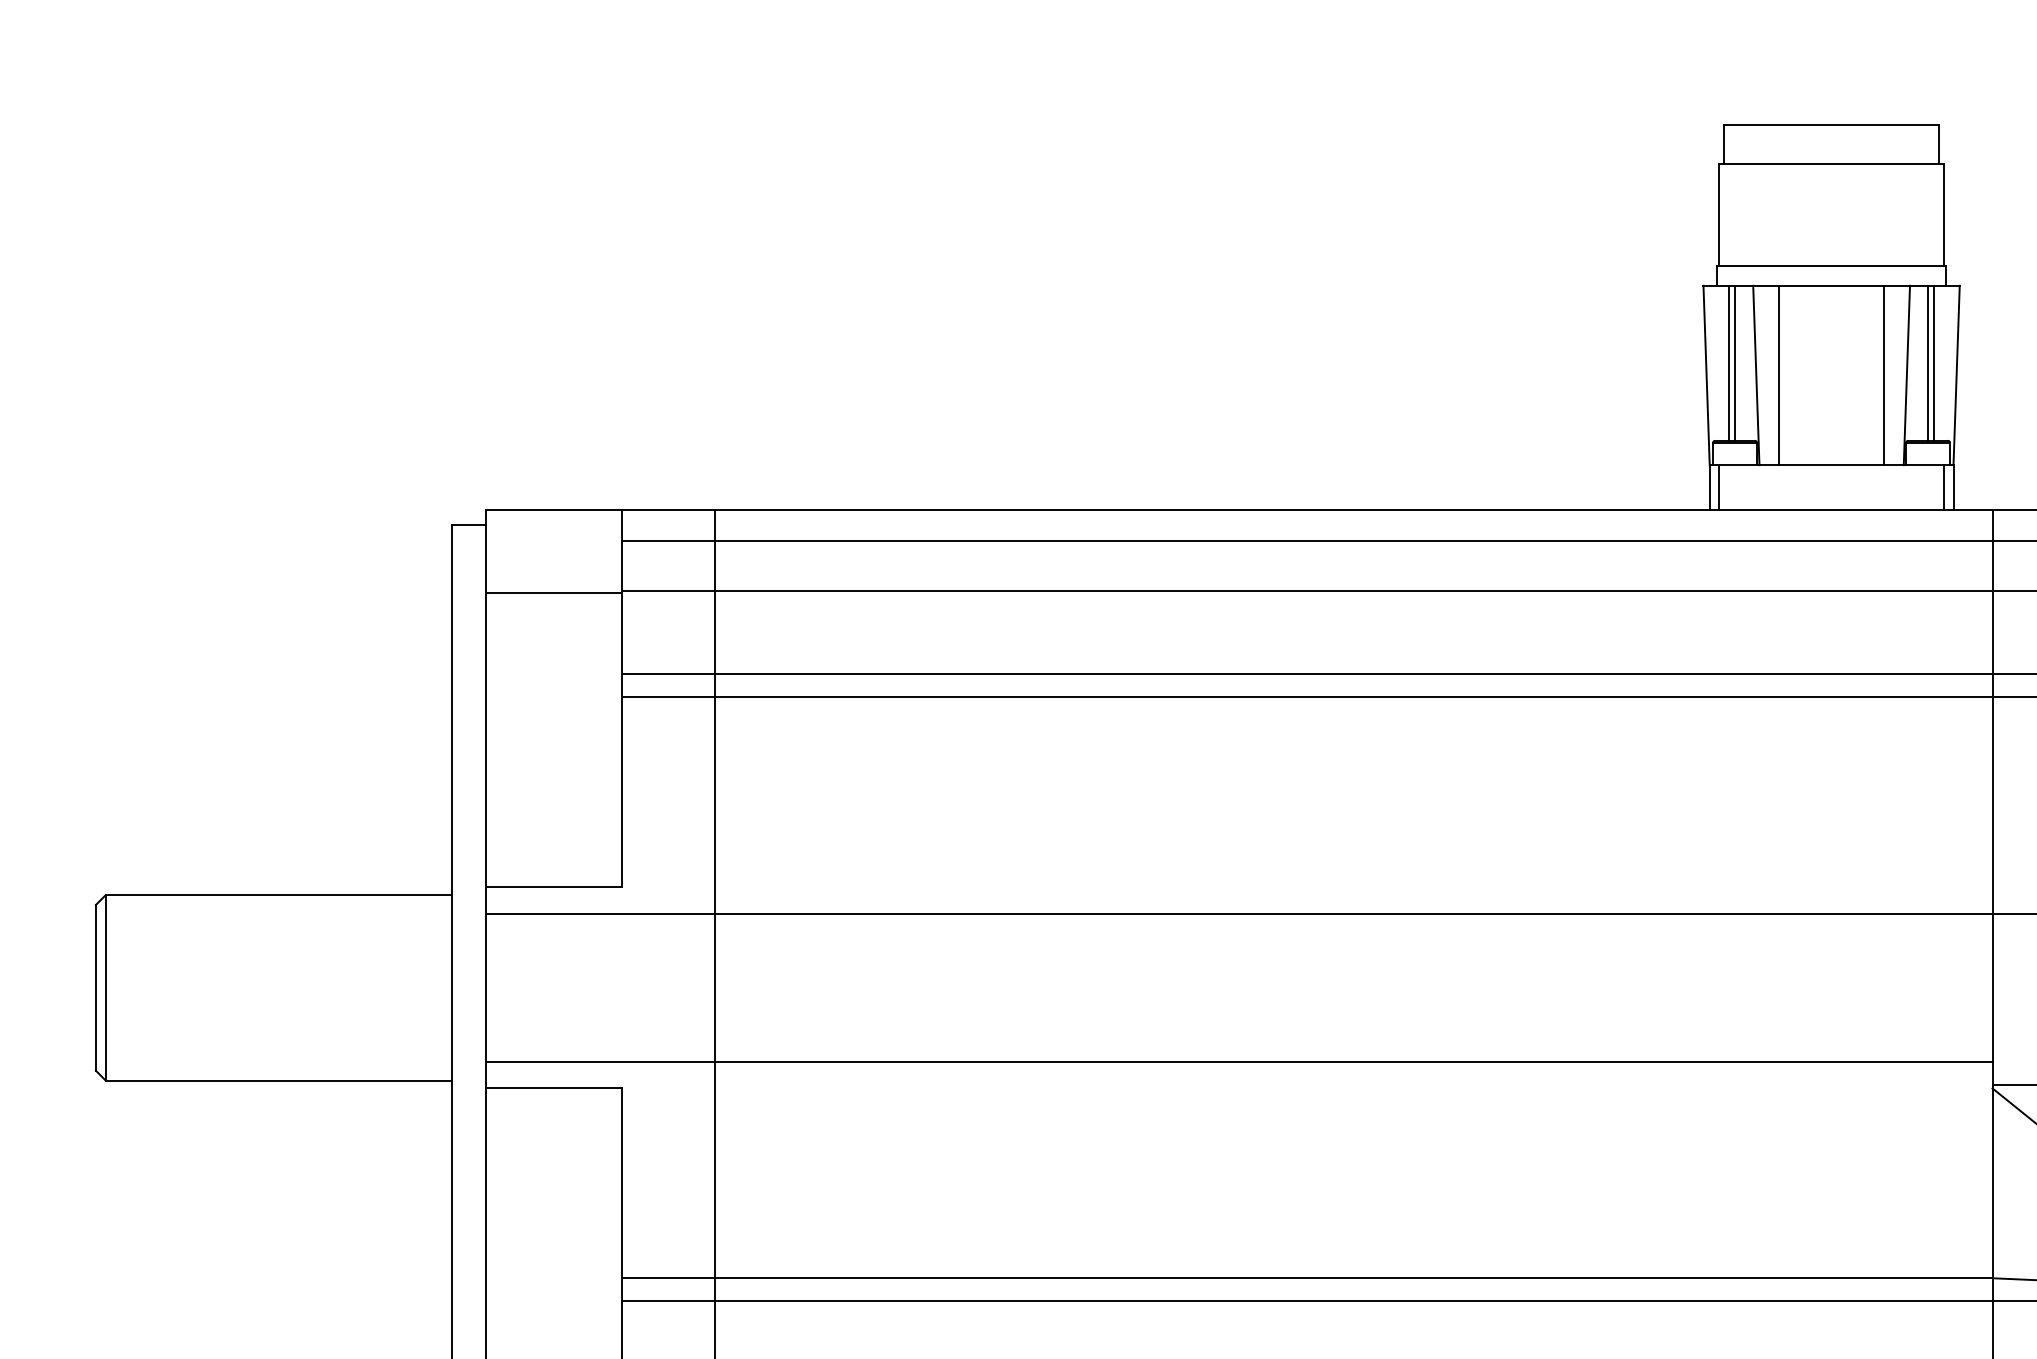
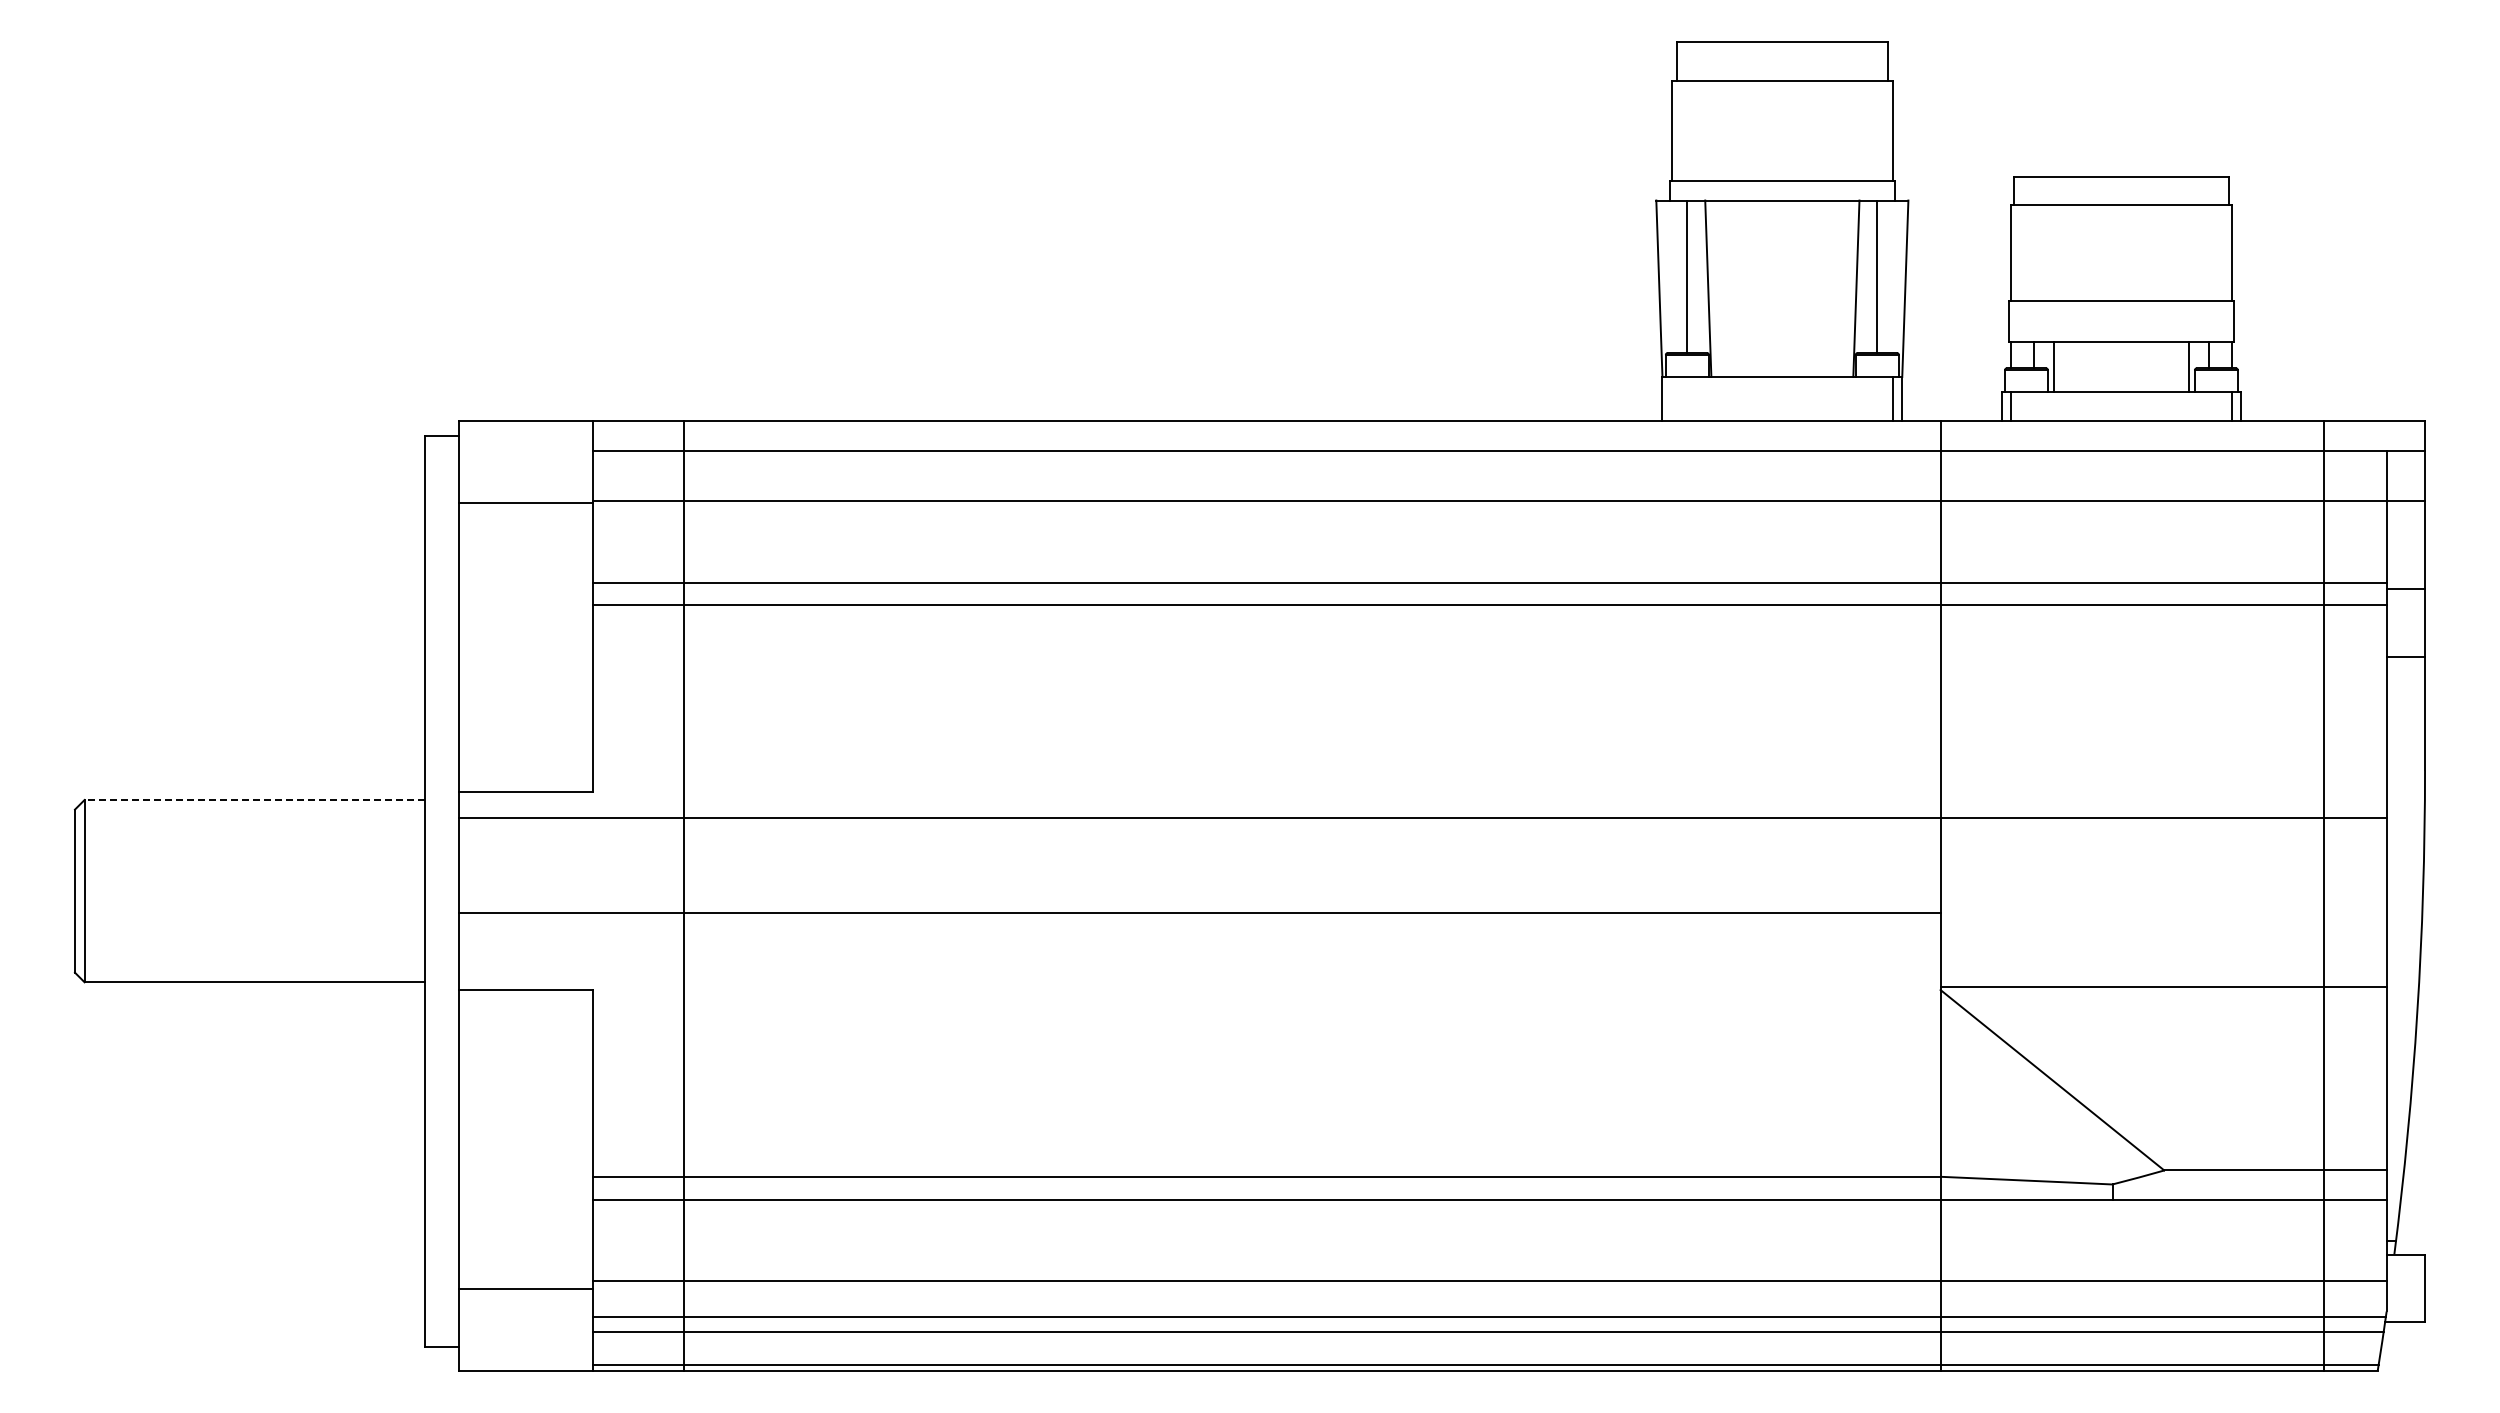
line: (1729, 363) -> (1681, 276), removed
line: (1934, 363) -> (1883, 276), removed
line: (1778, 375) -> (1730, 288), removed
line: (1884, 375) -> (1834, 288), removed
line: (1719, 488) -> (1672, 399), removed
line: (278, 895) -> (254, 800), solid -> dashed
line: (1239, 1062) -> (1199, 913), moved

